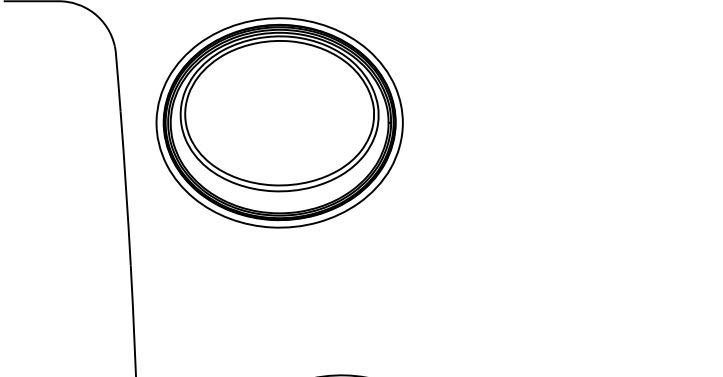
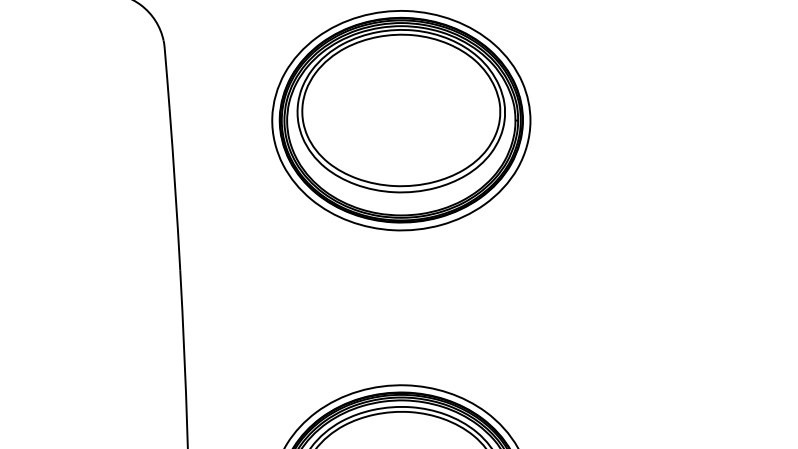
part: (279, 122) -> (401, 120), moved

